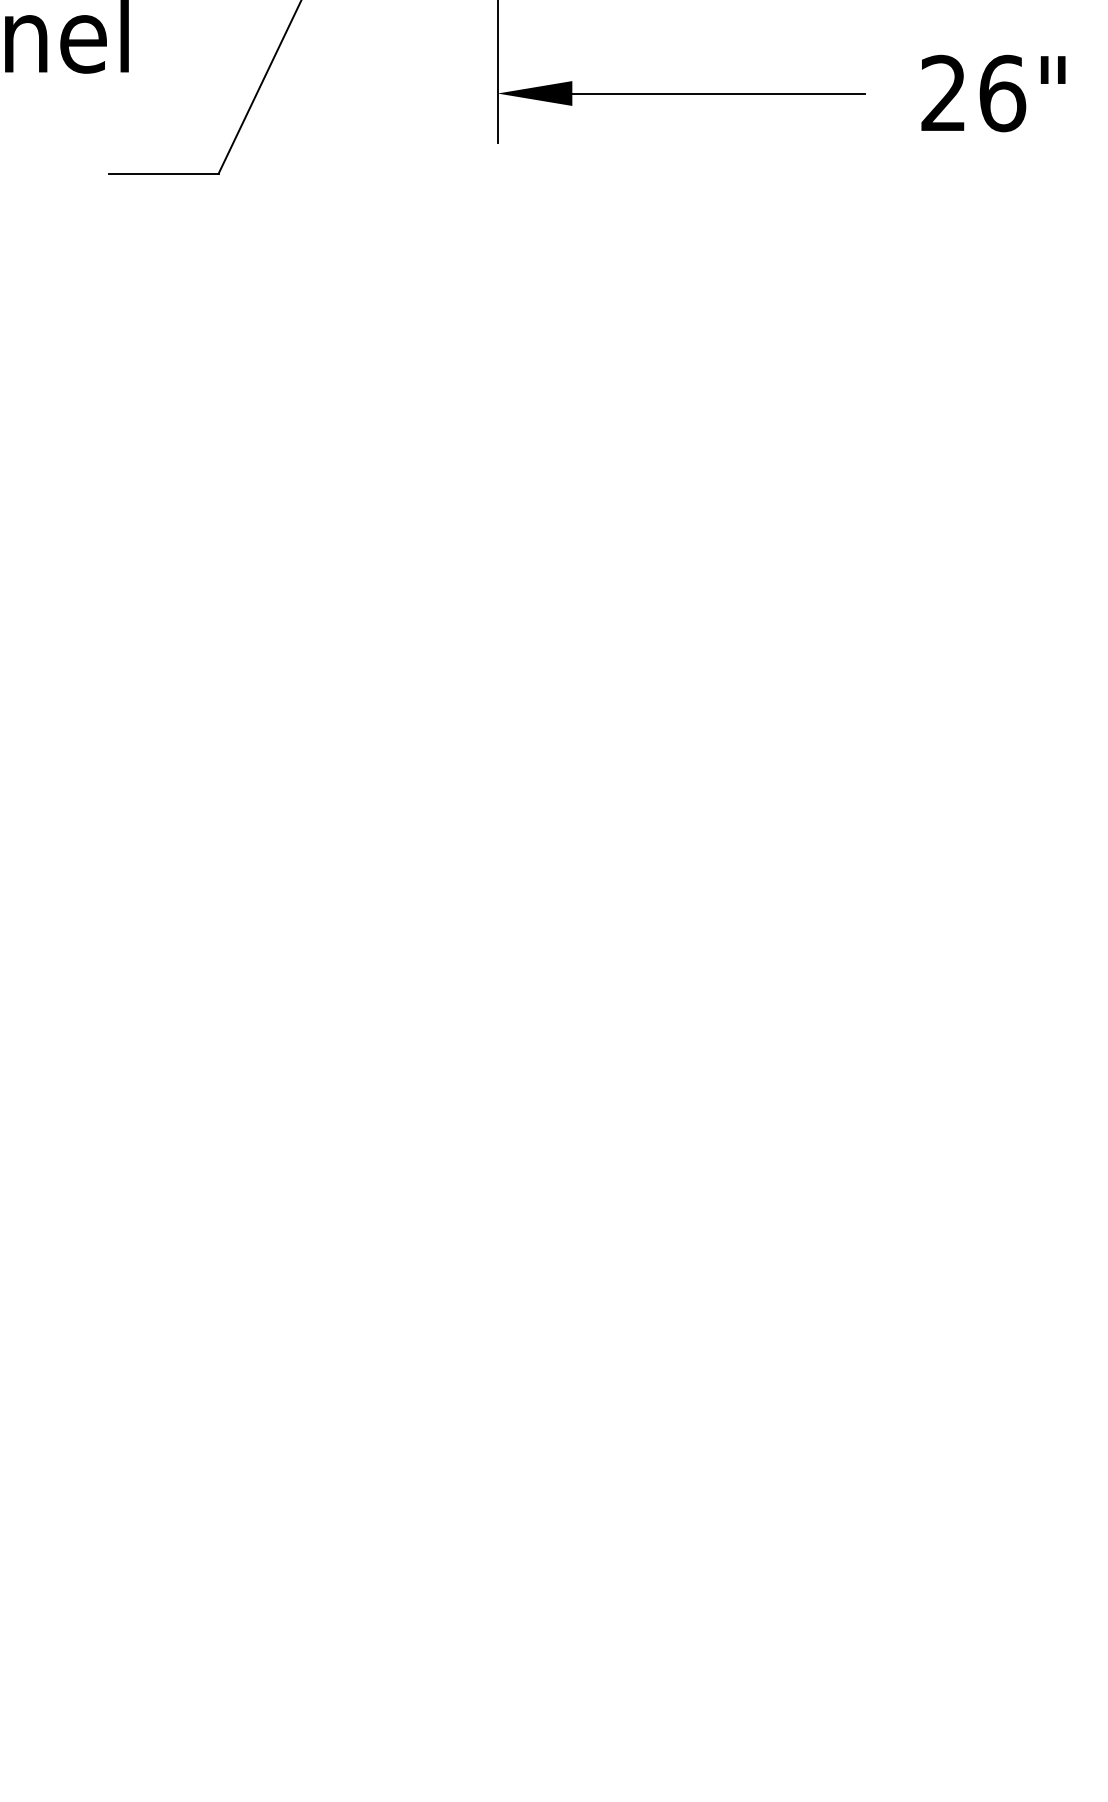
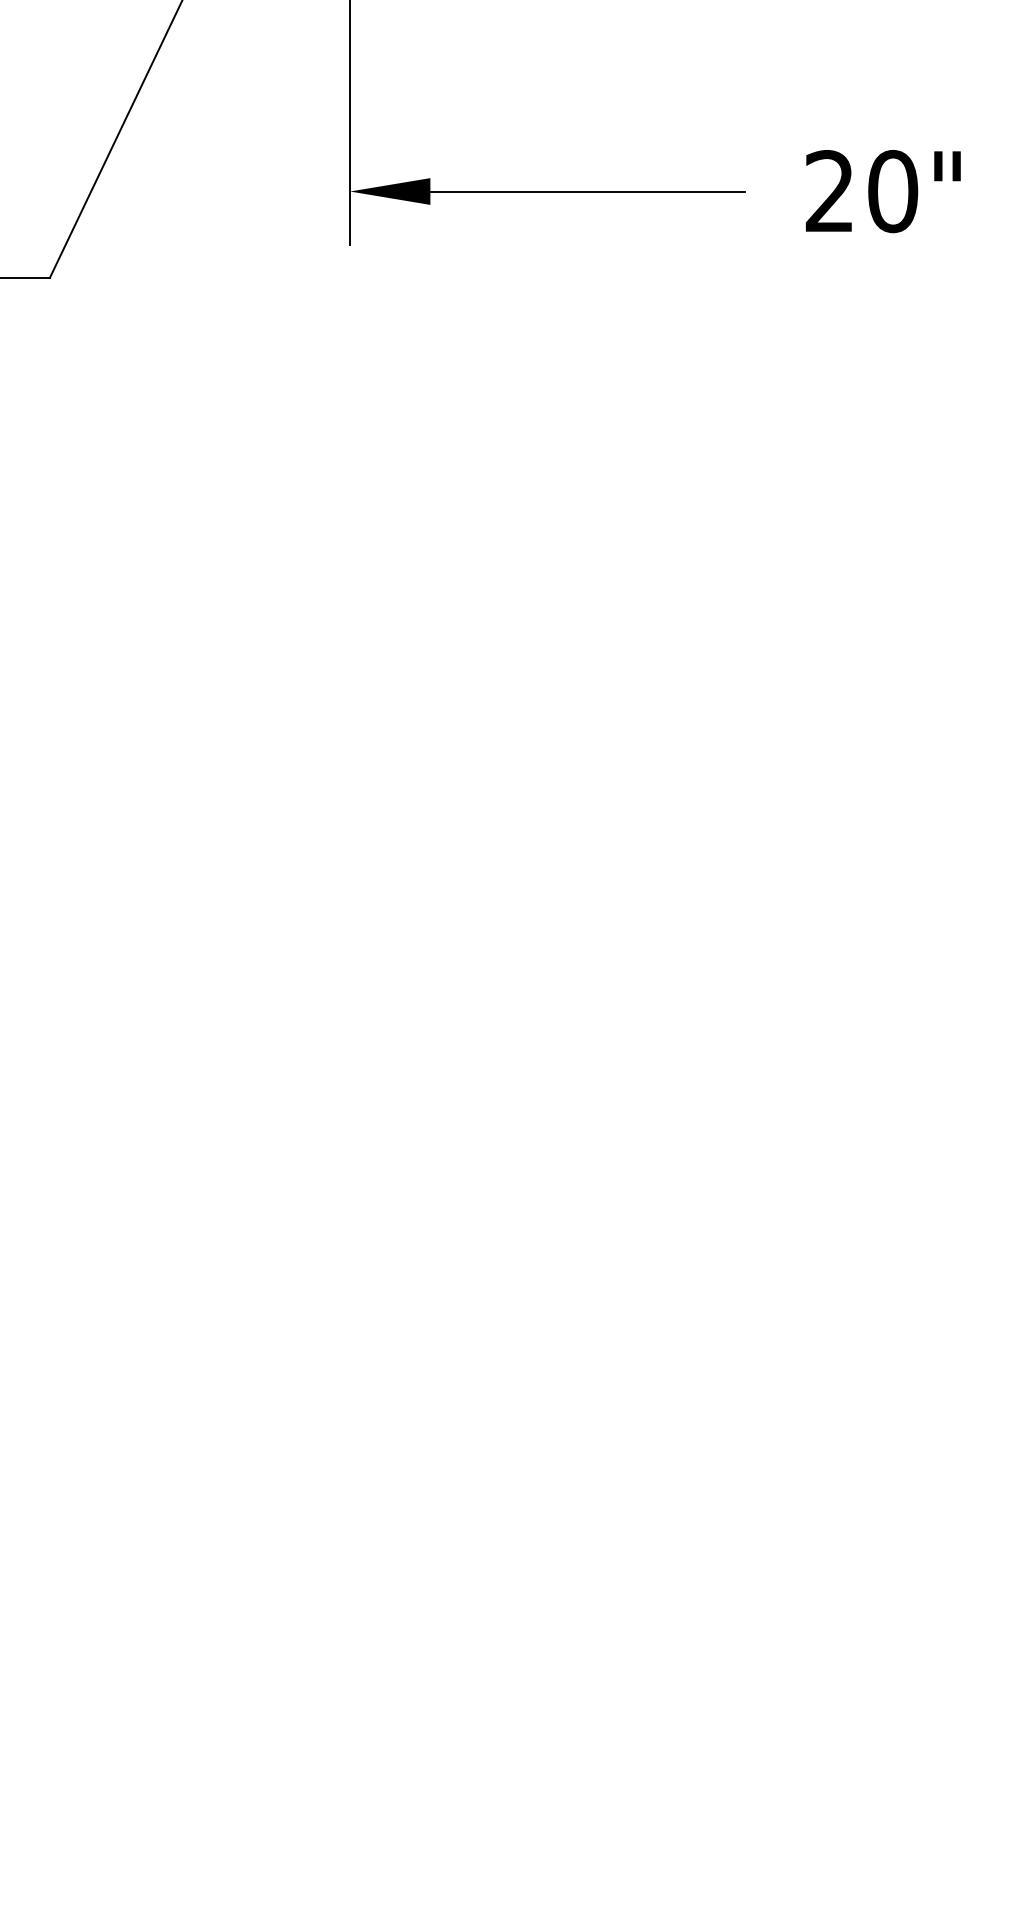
text: (1002, 93) -> (893, 191), 26" -> 20"

